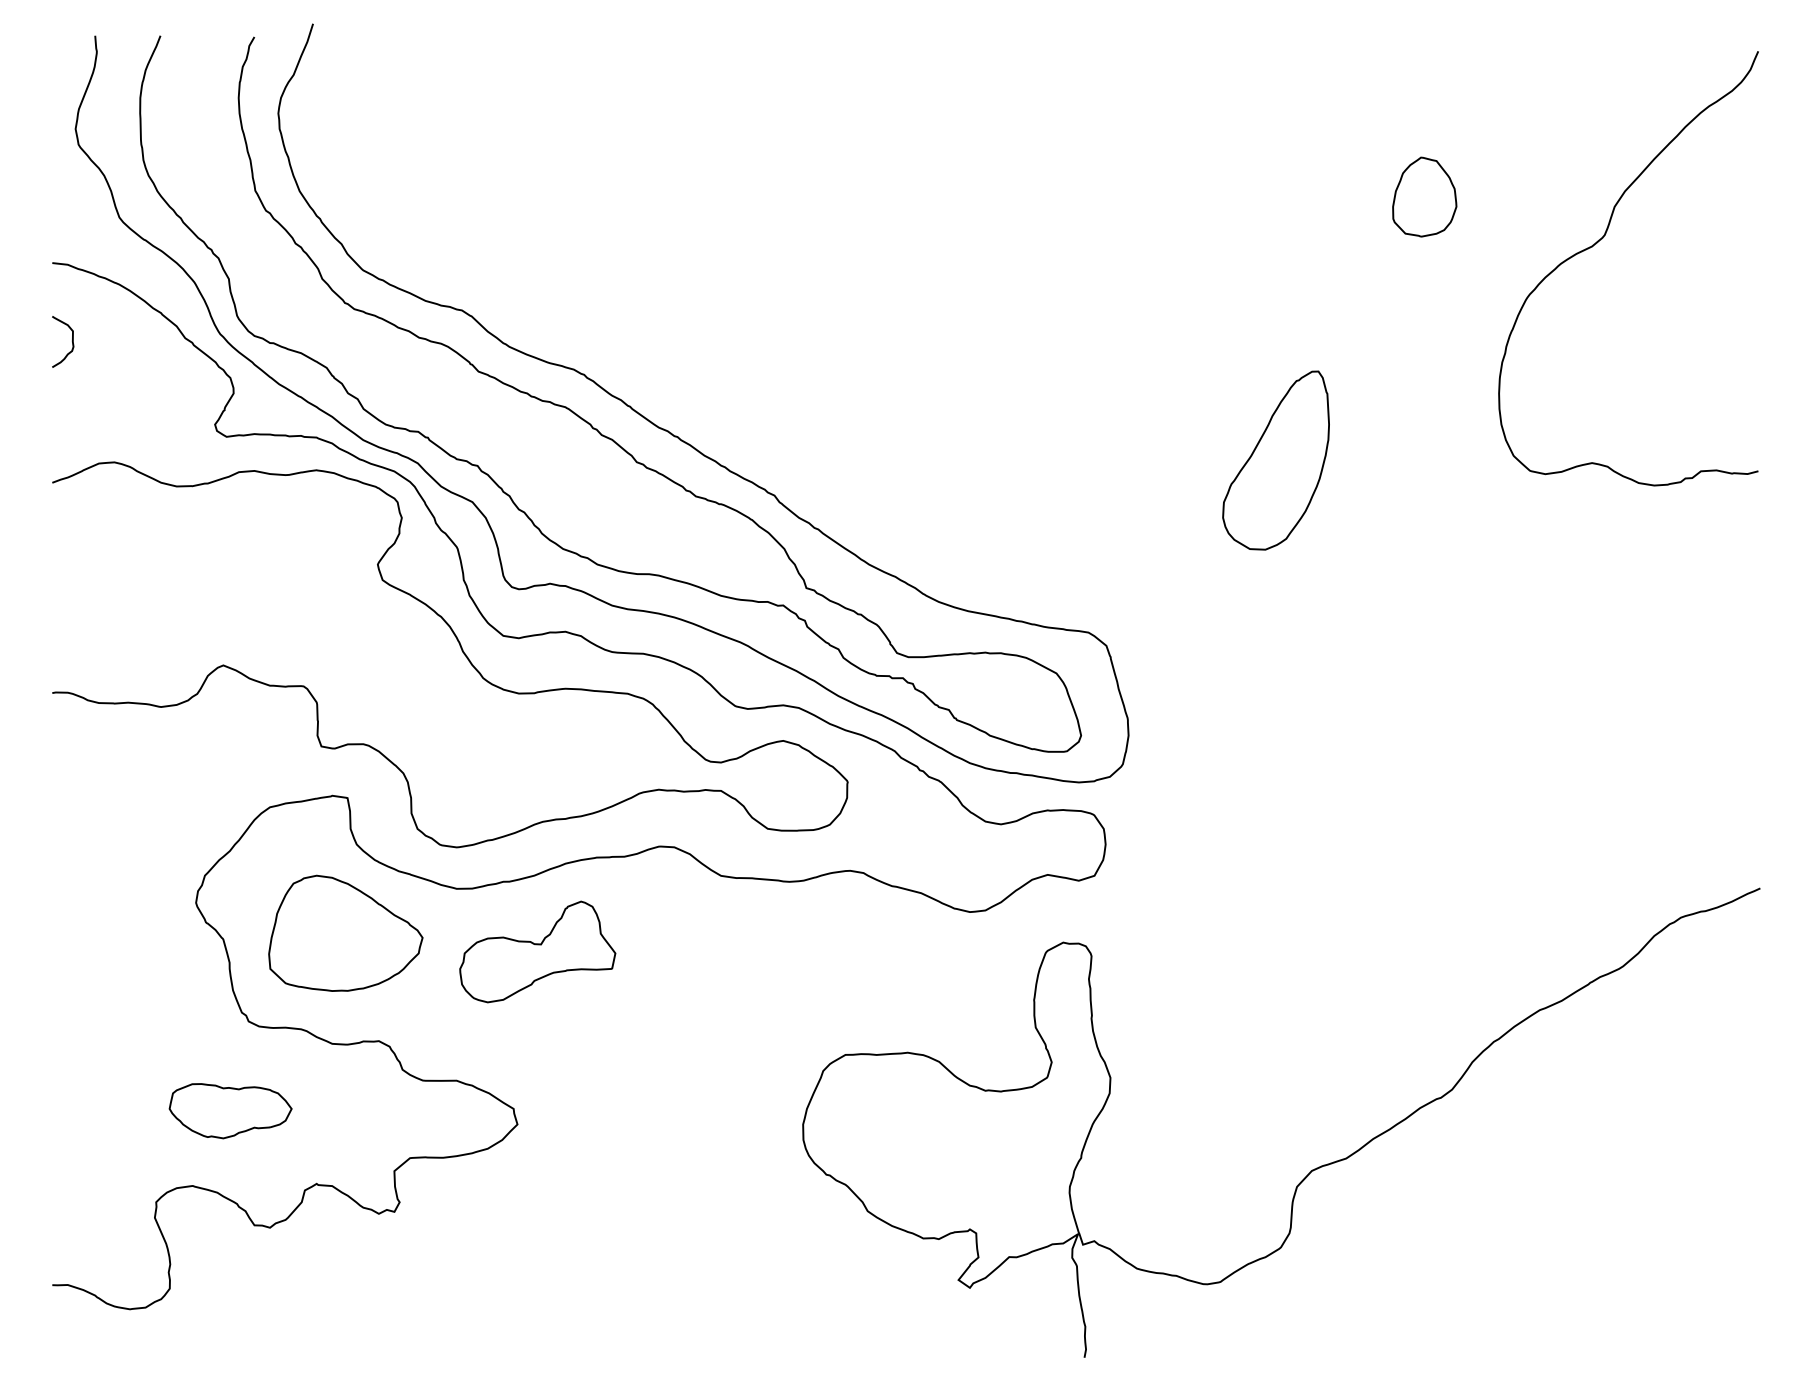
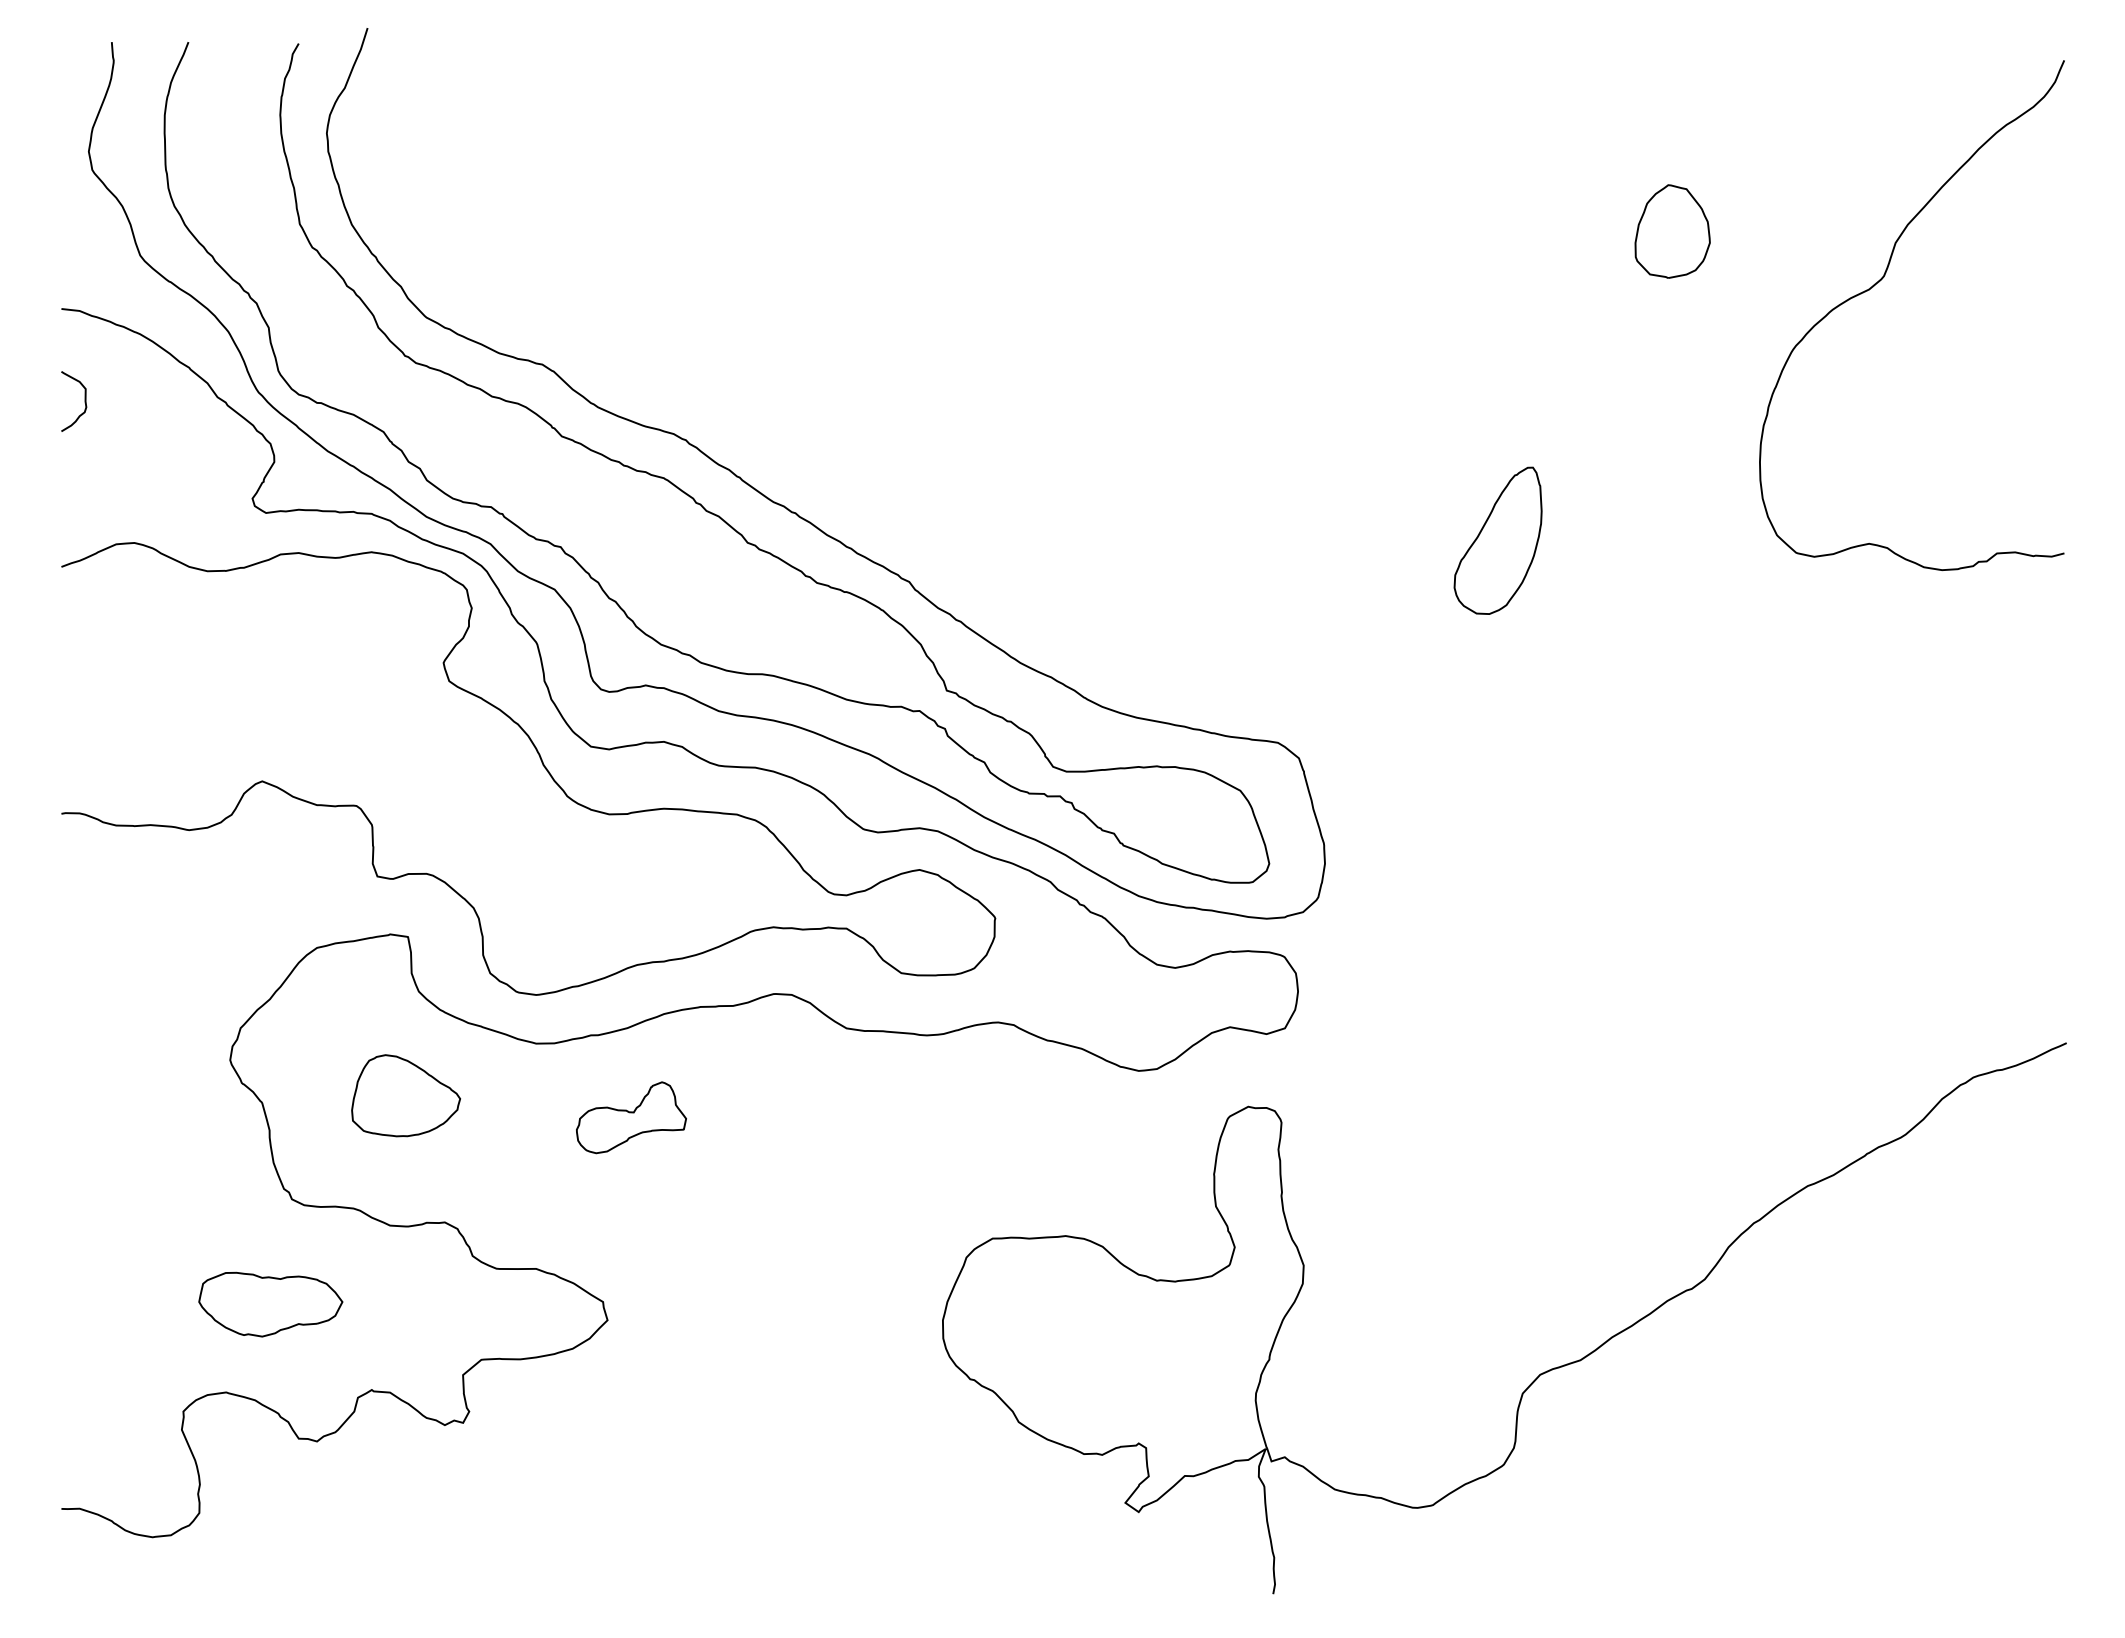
part: (1275, 460) -> (1497, 540), size x0.7
part: (345, 932) -> (405, 1094), size x0.6
part: (537, 951) -> (631, 1117), size x0.6

